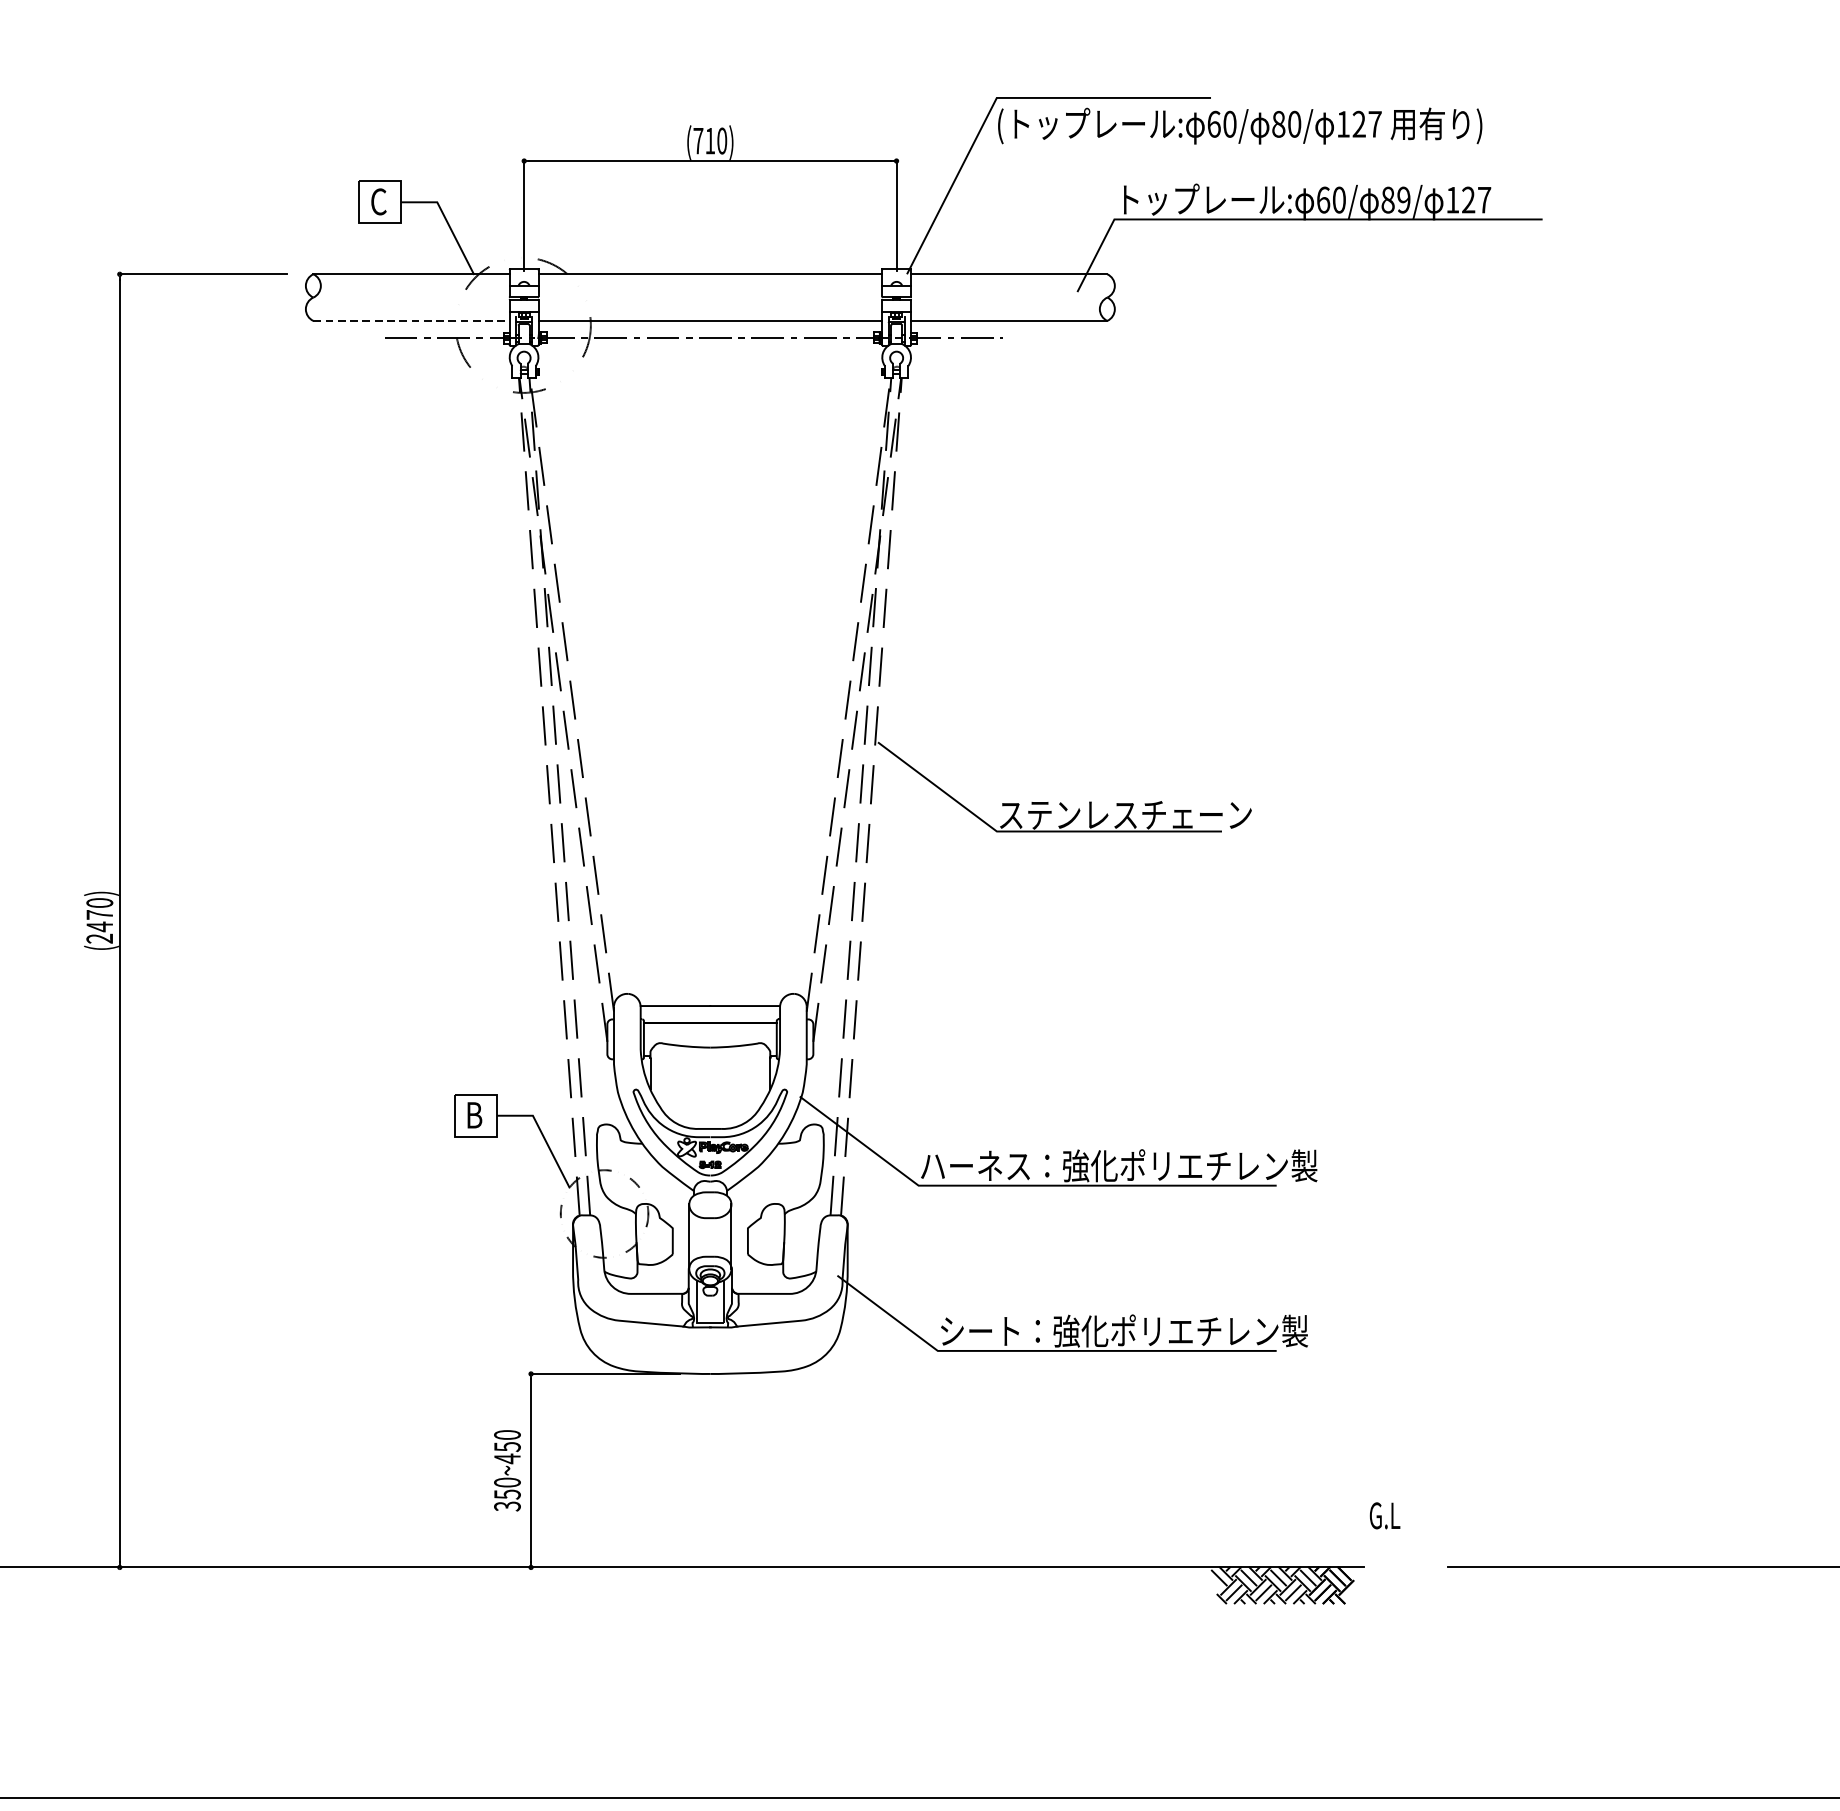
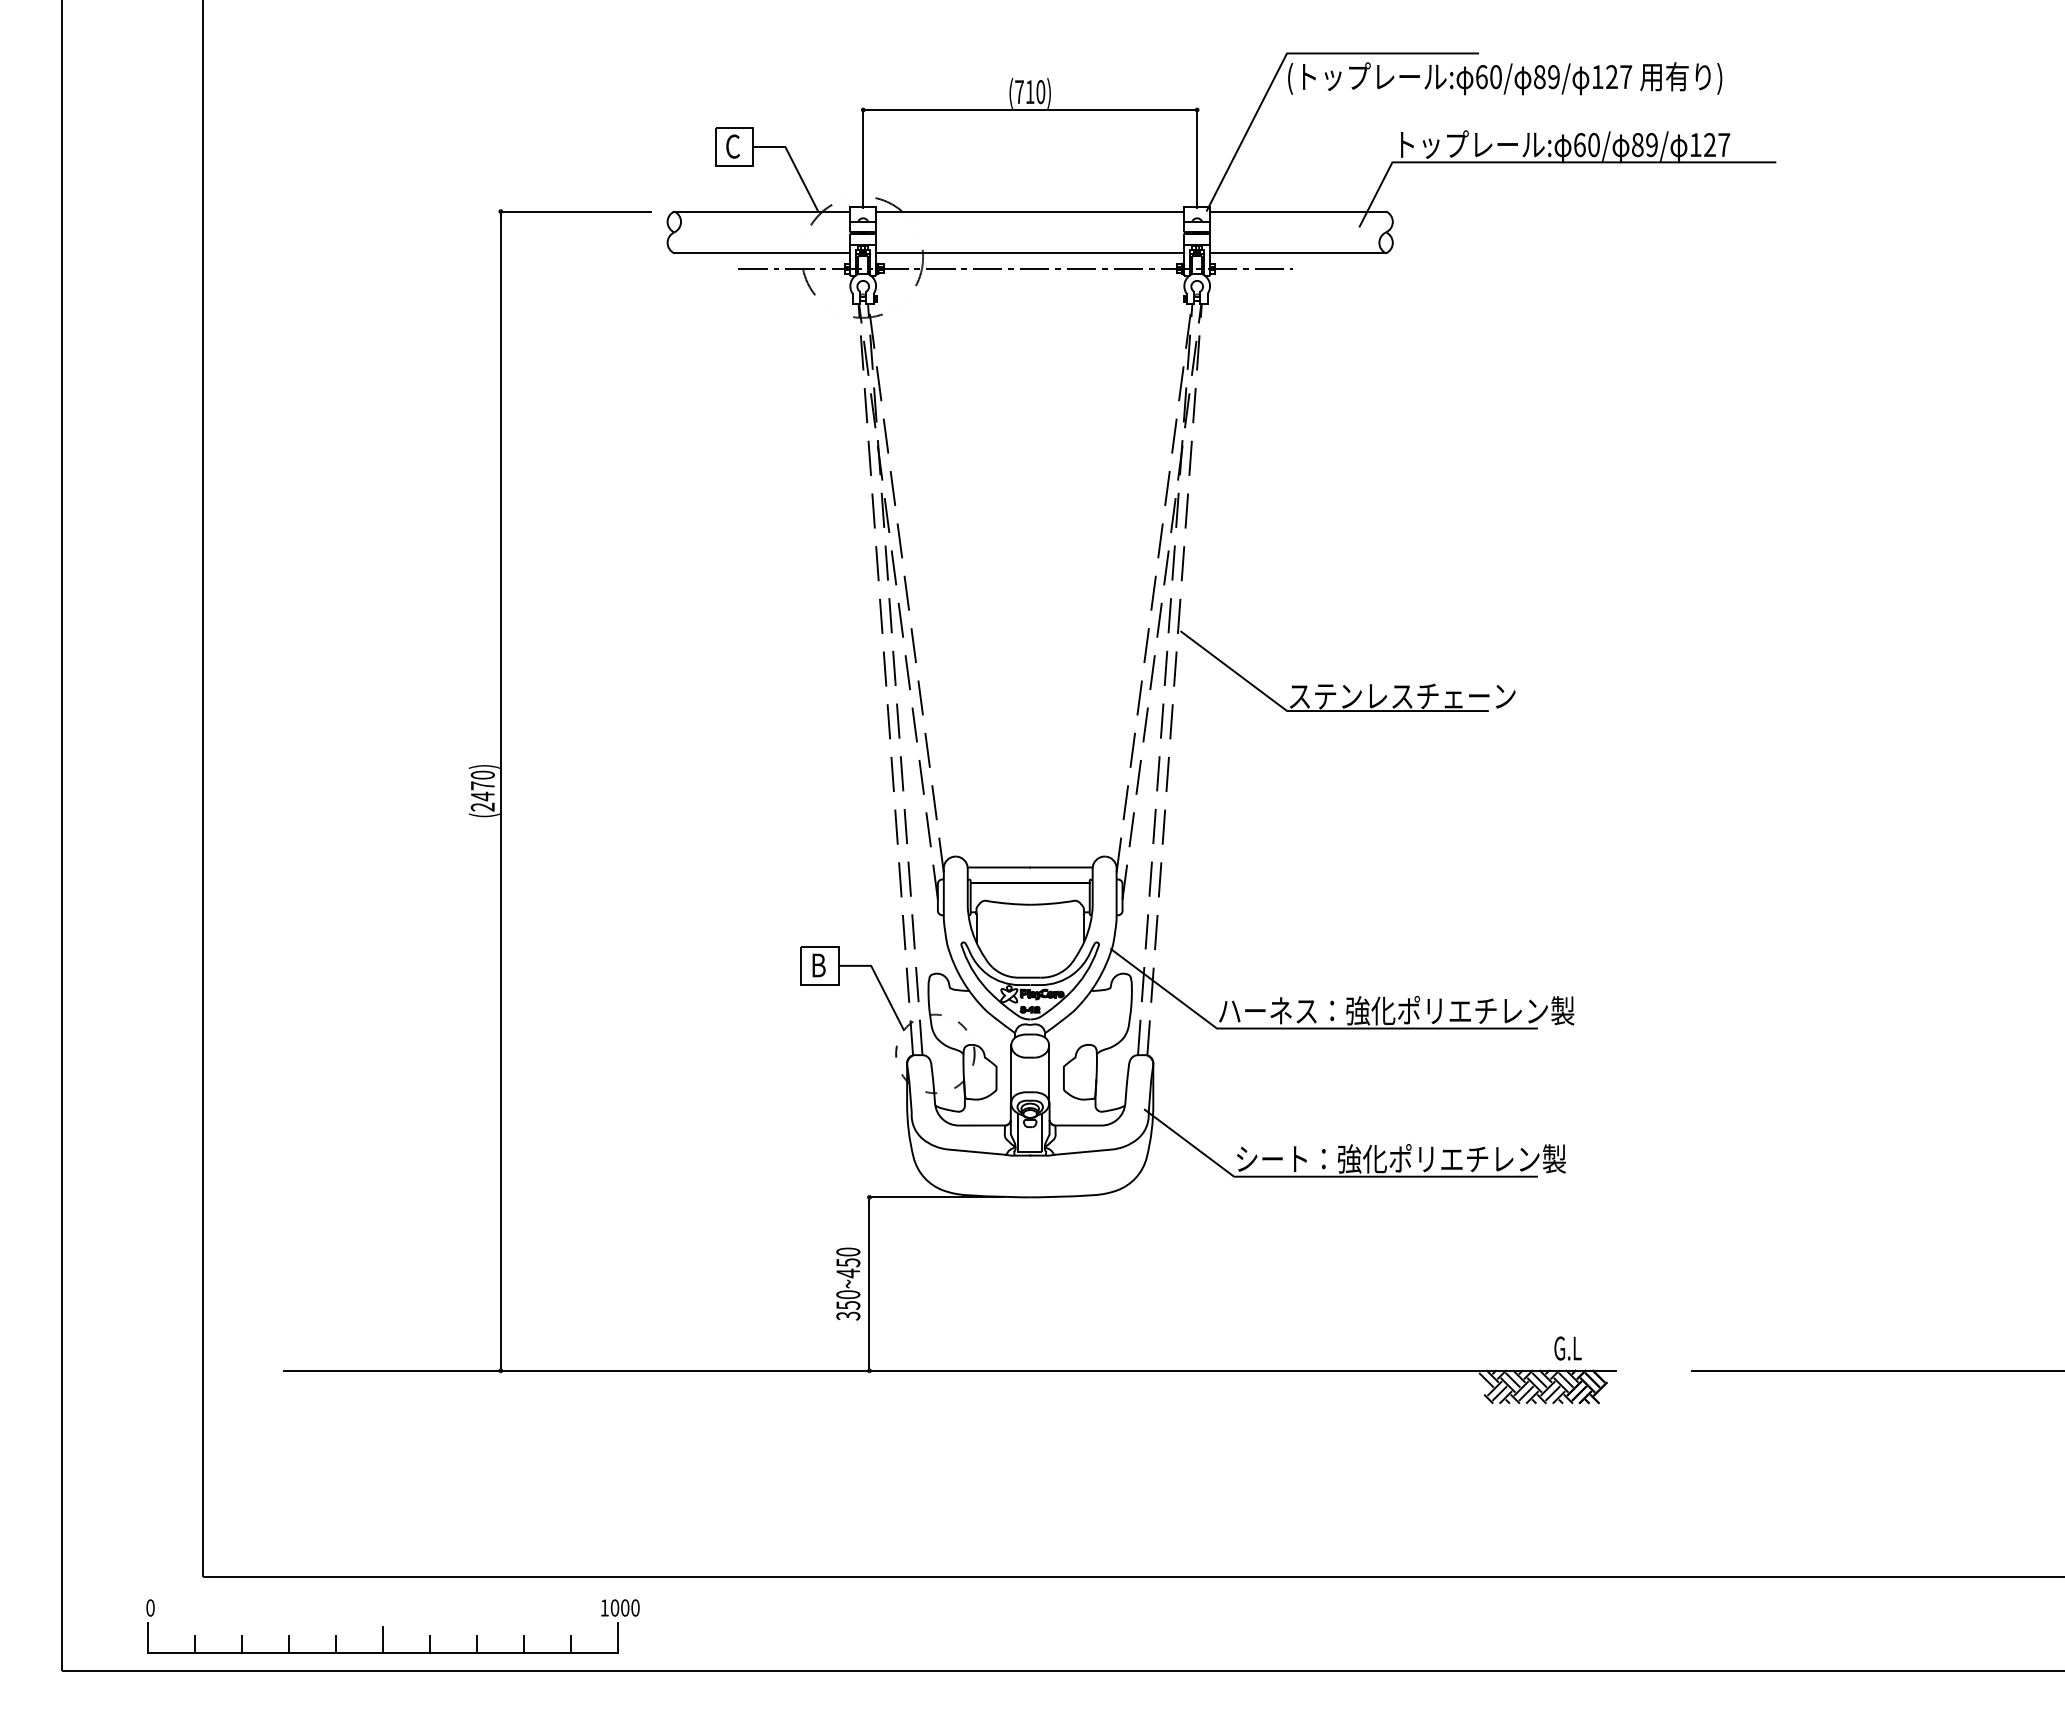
text: (1294, 124) -> (1553, 77), 80/ -> 89/
line: (411, 321) -> (762, 253), dashed -> solid
text: (1384, 1515) -> (1567, 1348), moved

